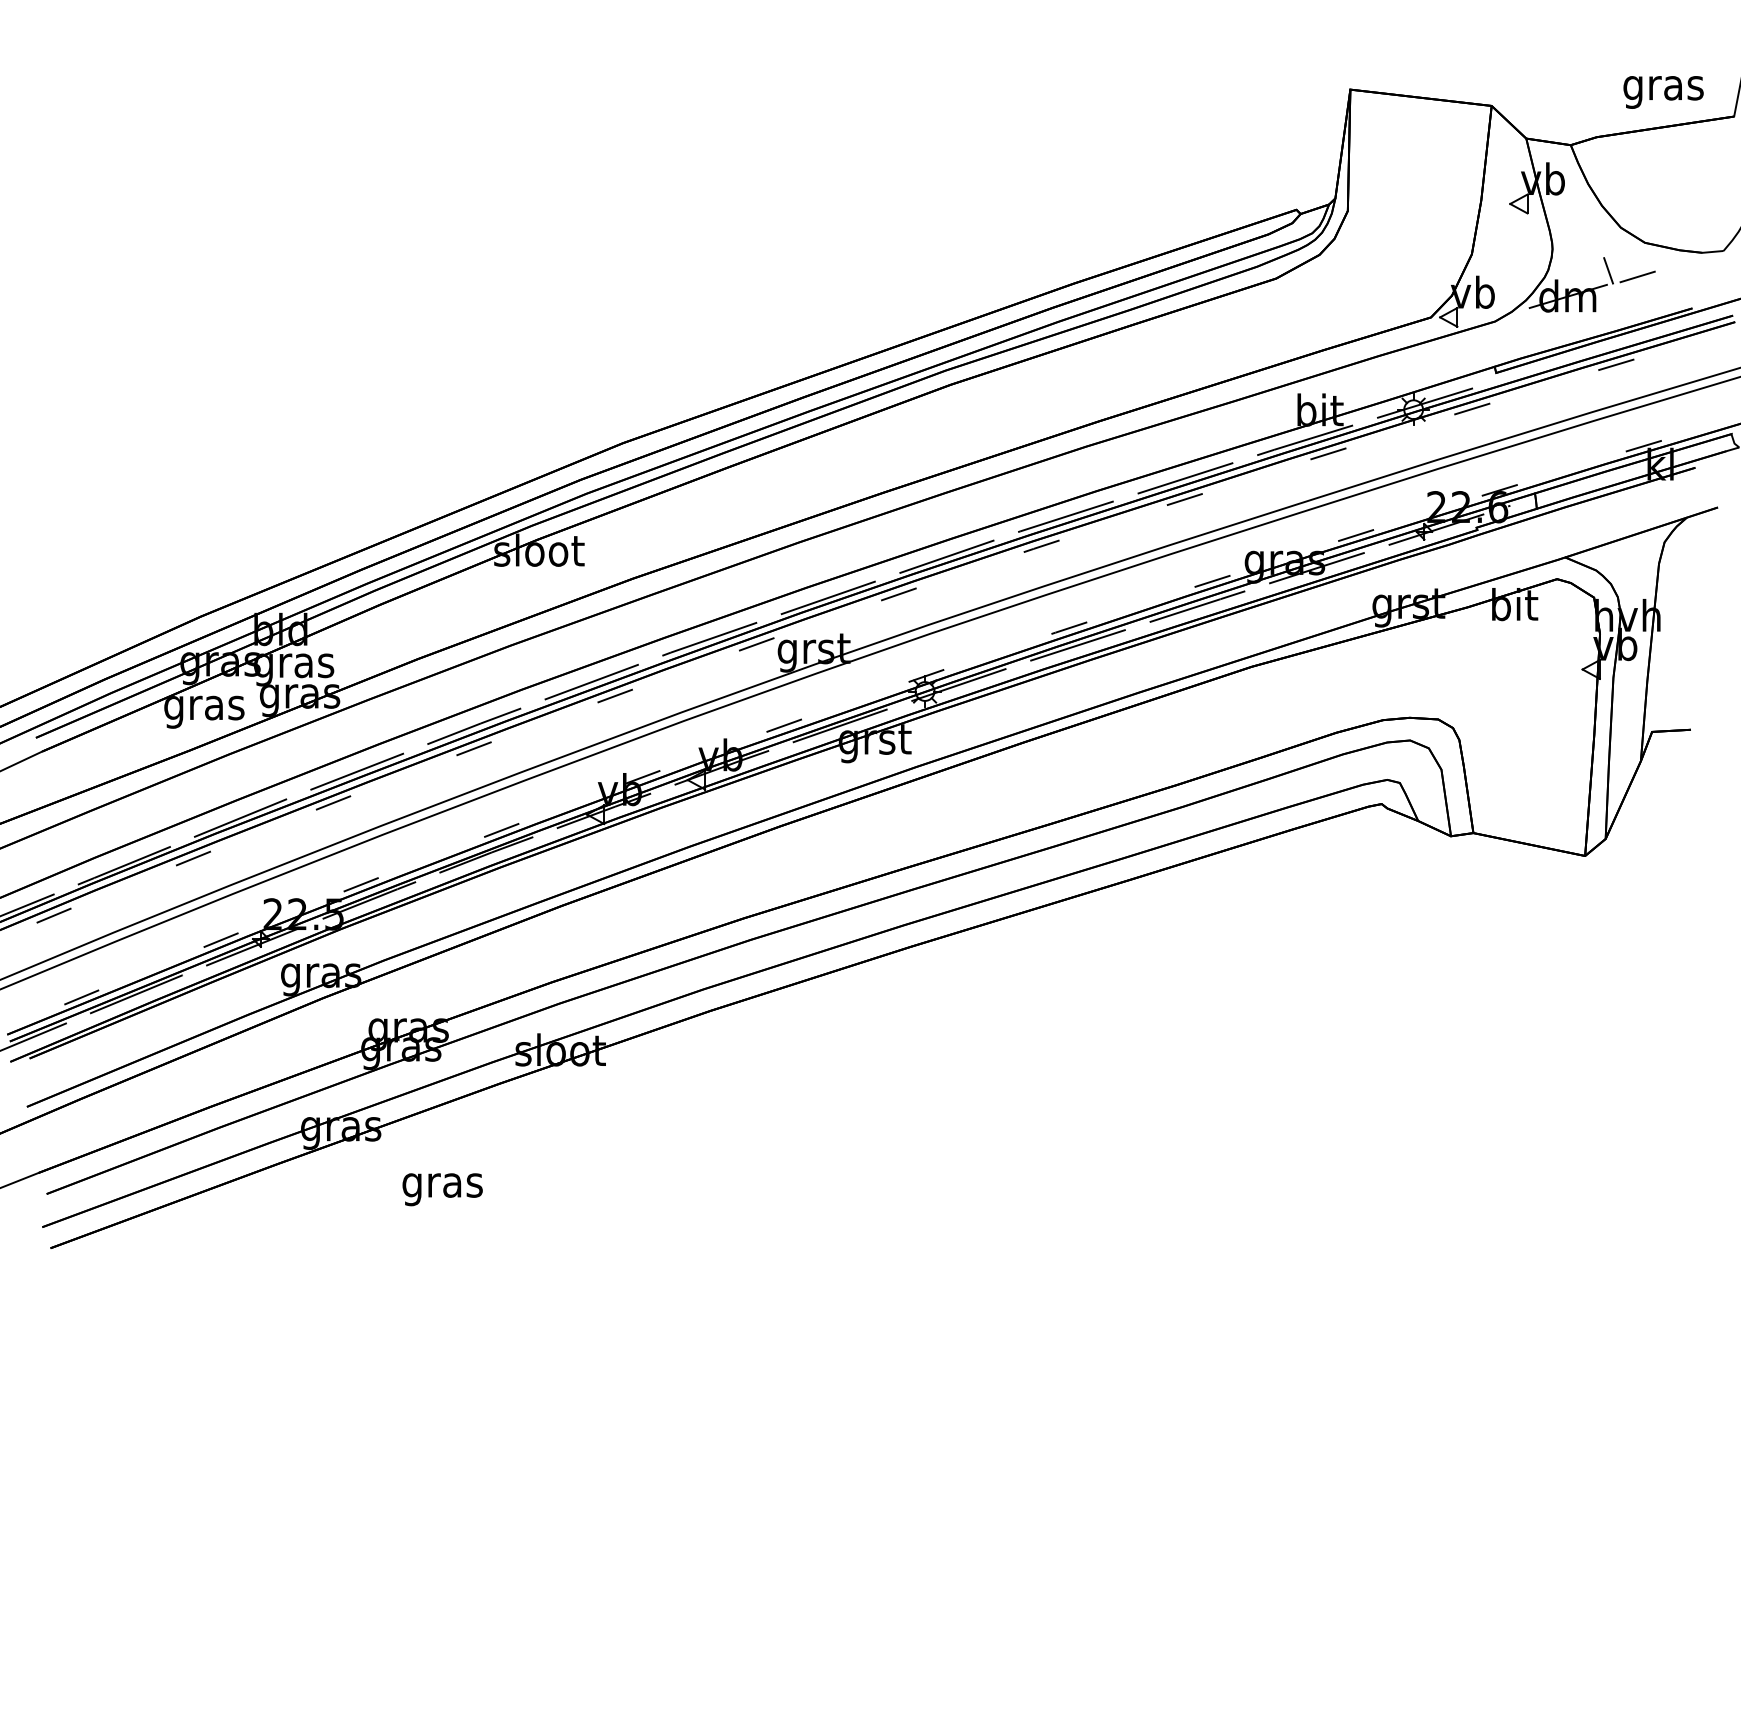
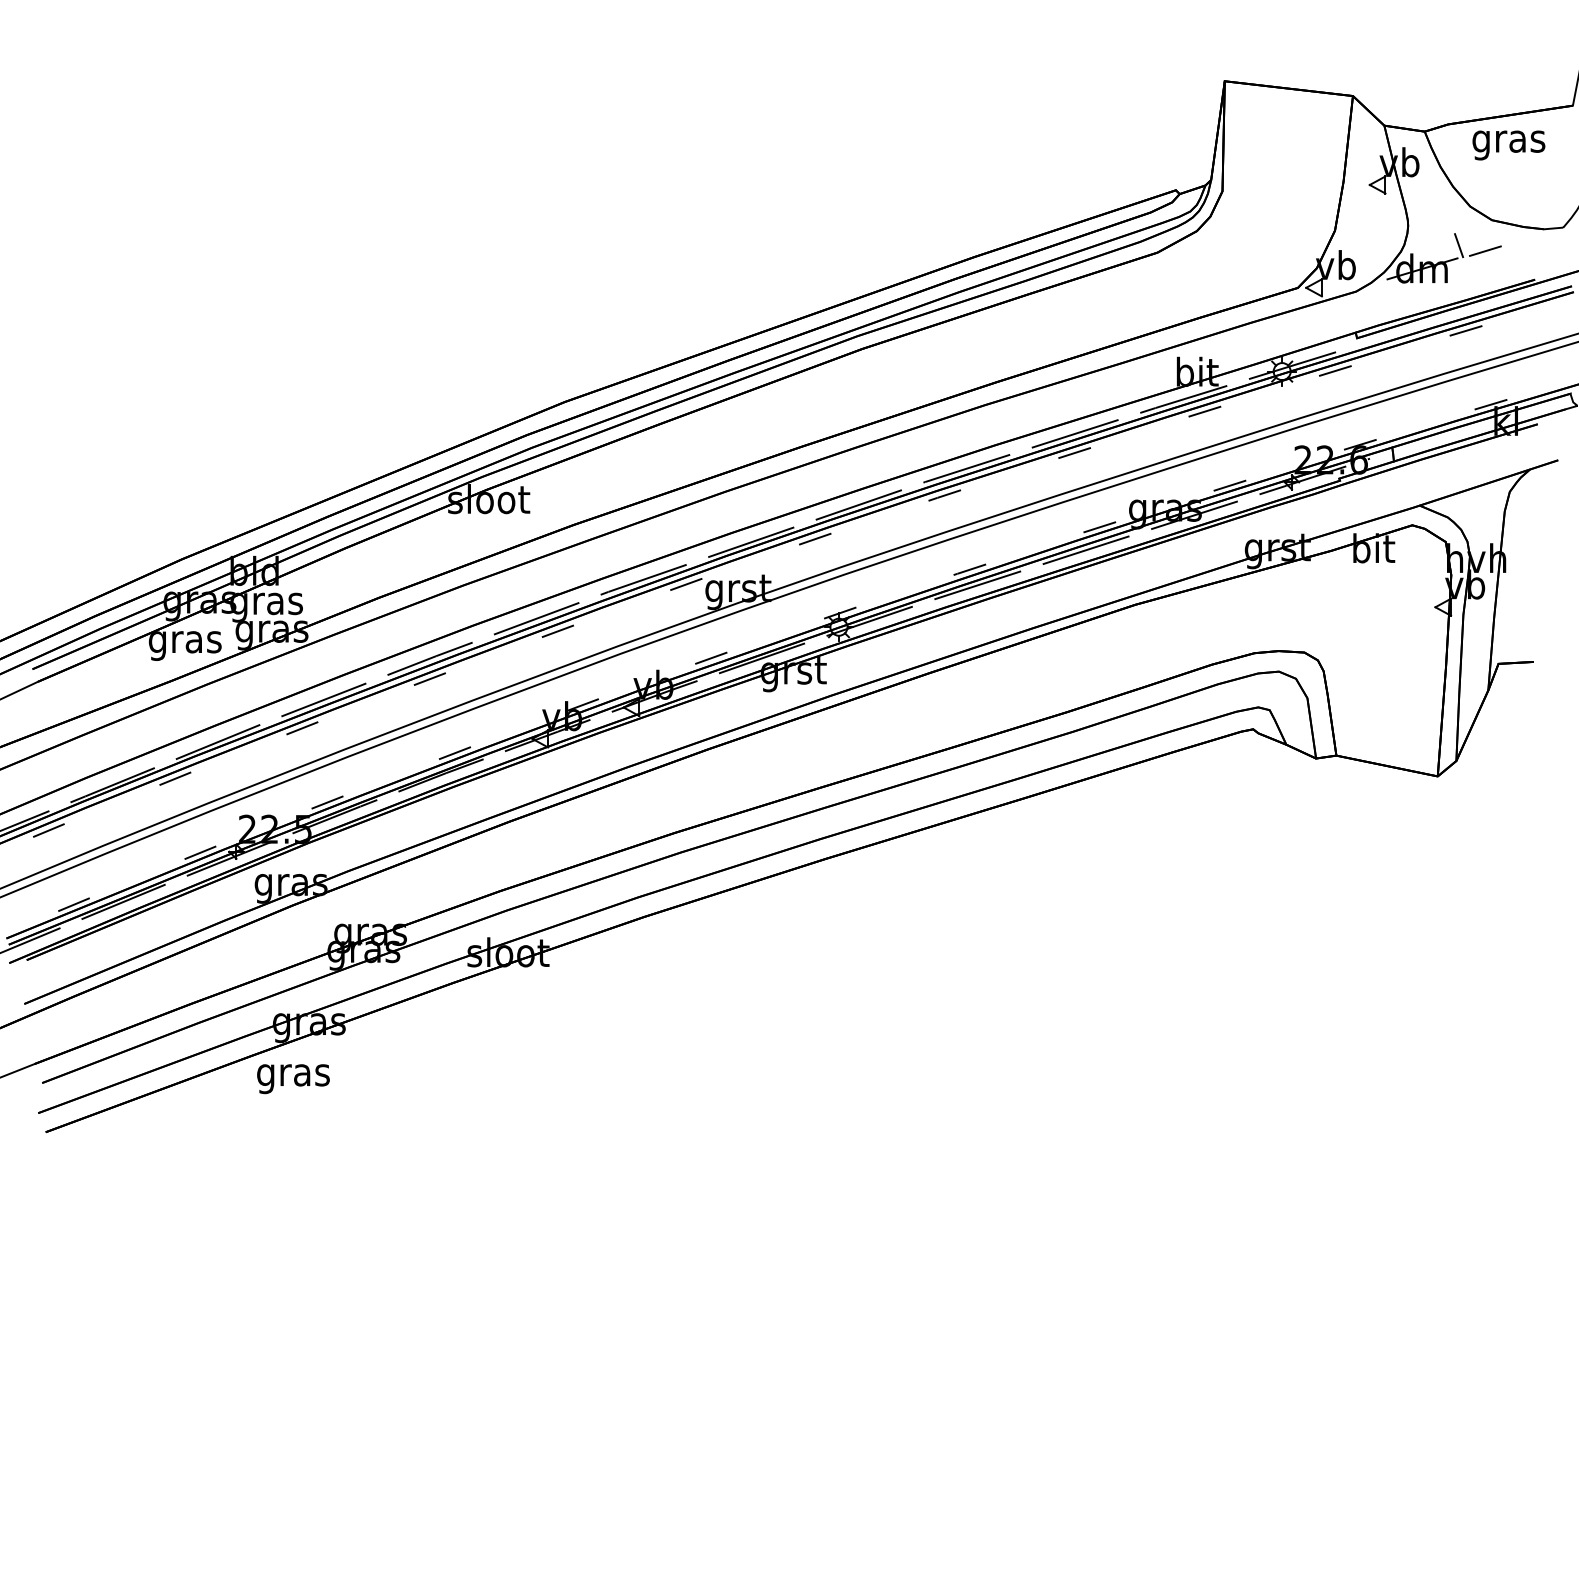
text: (1663, 92) -> (1508, 145), moved
text: (442, 1189) -> (293, 1078), moved

